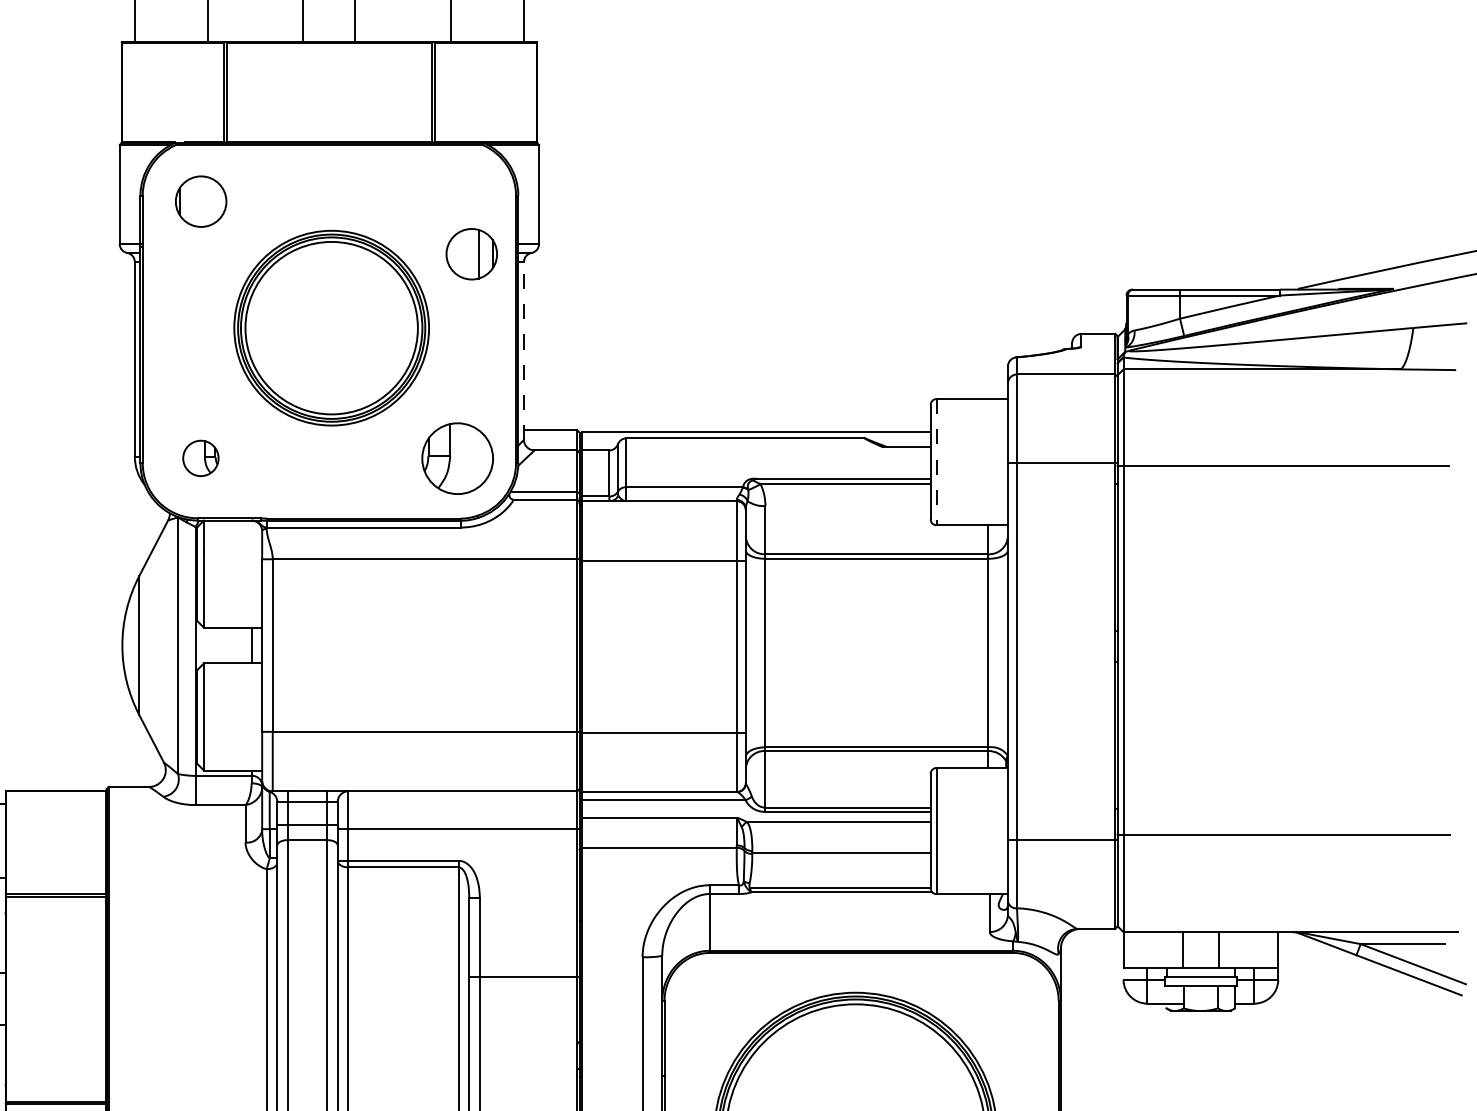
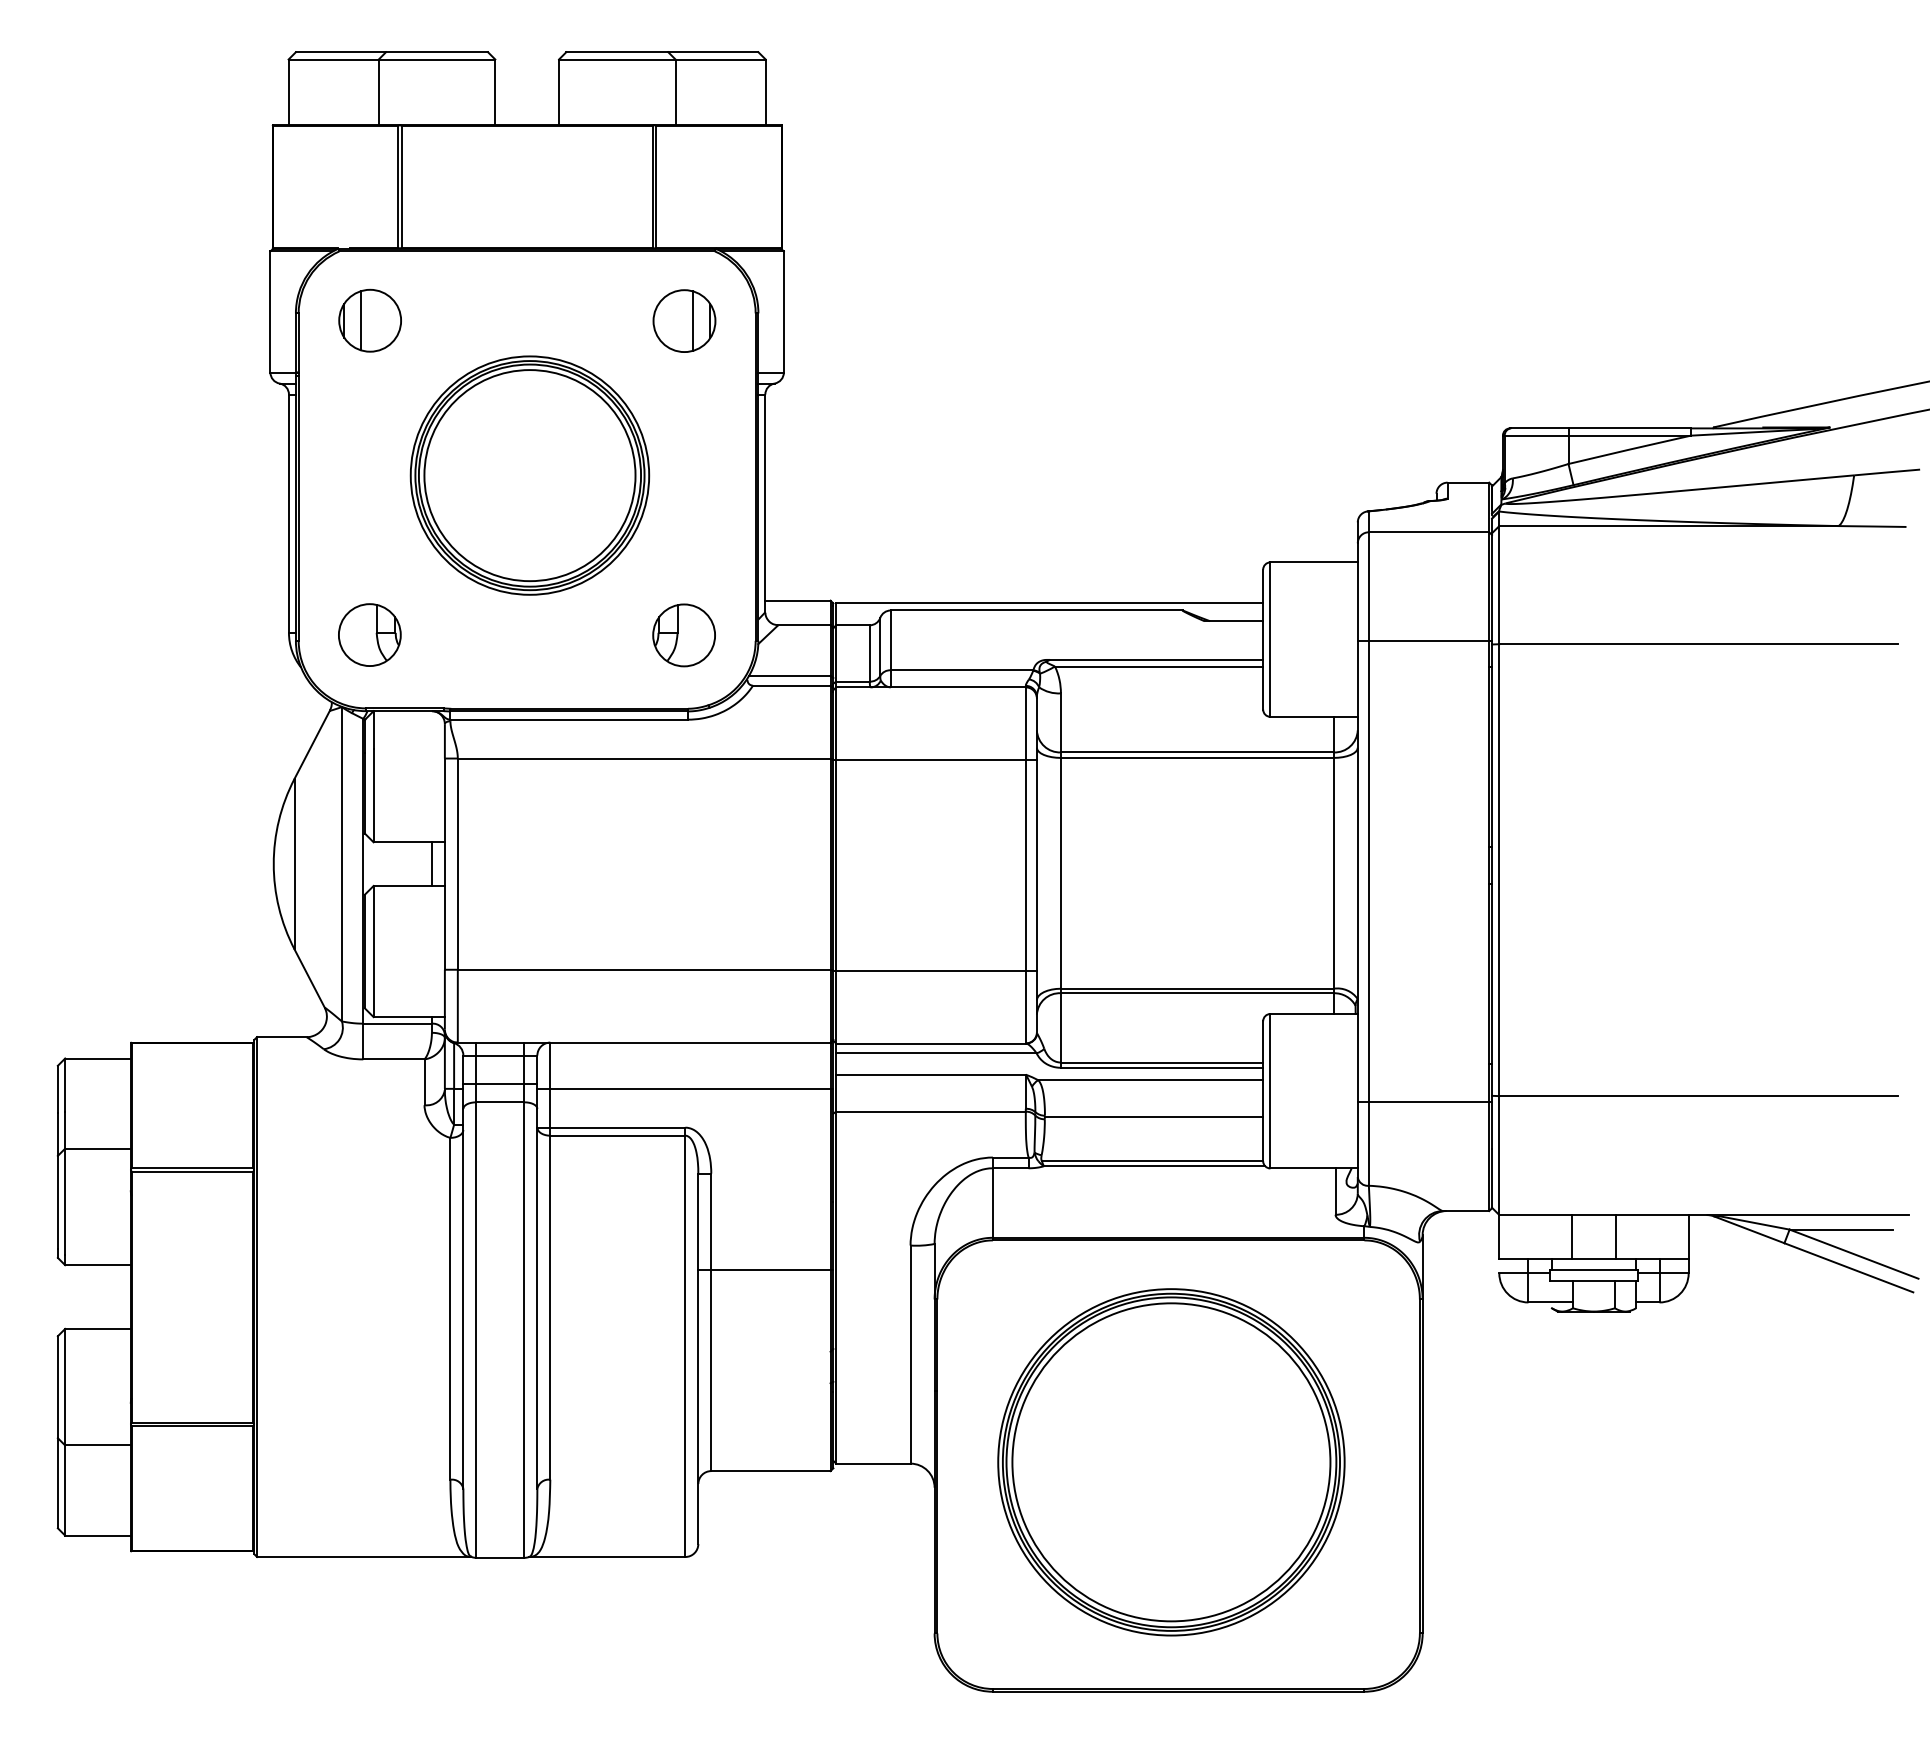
line: (194, 201) -> (361, 320), added
part: (471, 253) -> (684, 320), moved
line: (524, 350) -> (765, 503), dashed -> solid
part: (200, 457) -> (369, 634), size x1.43
part: (457, 458) -> (683, 635), size x0.71
line: (936, 462) -> (1270, 640), dashed -> solid

